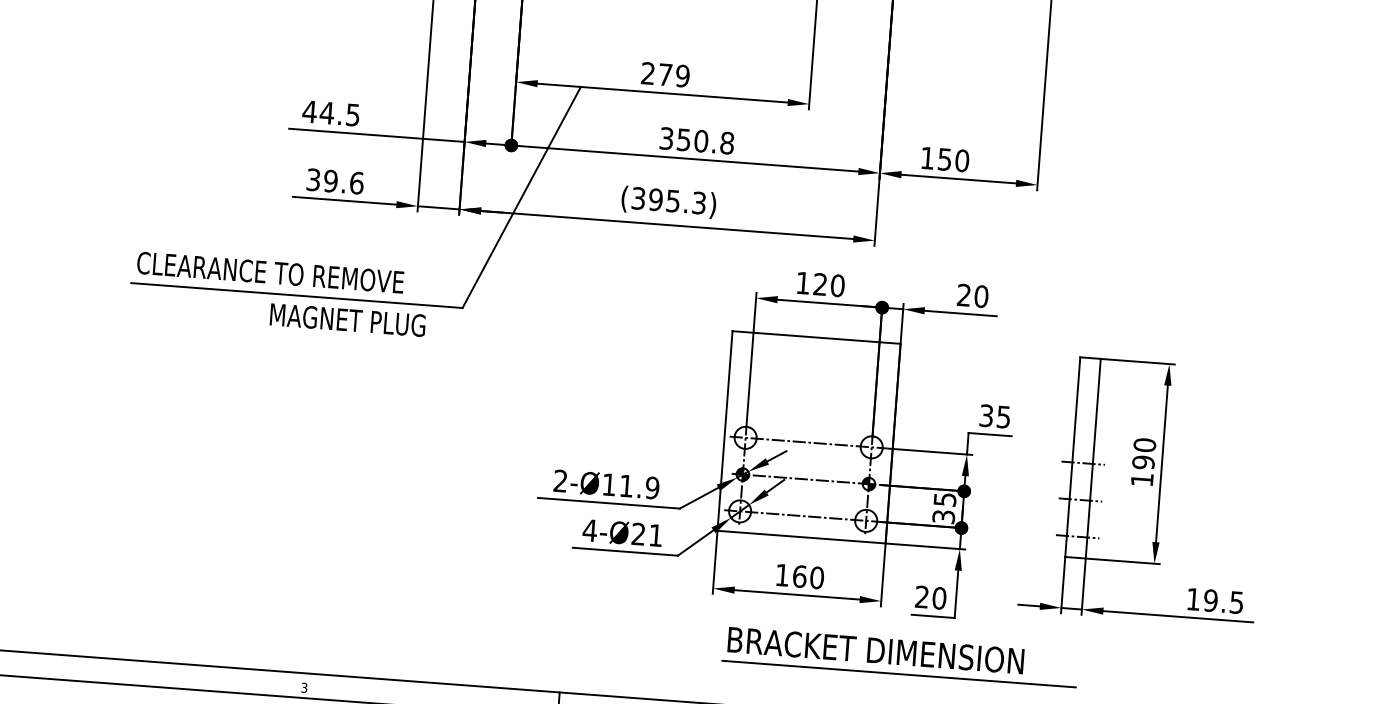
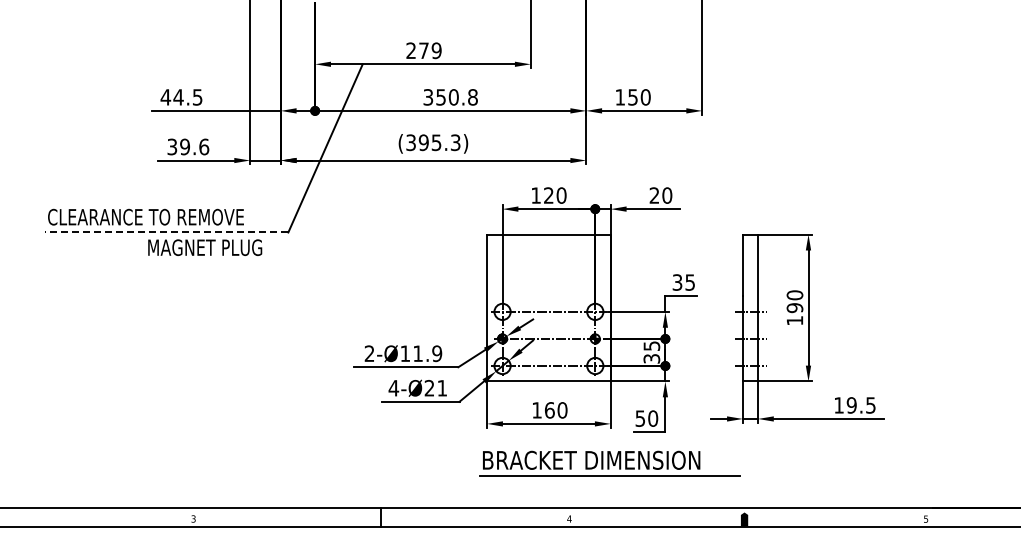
line: (296, 295) -> (166, 232), solid -> dashed
text: (920, 596) -> (639, 418), 20 -> 50
part: (899, 656) -> (609, 463), moved

